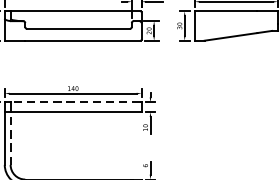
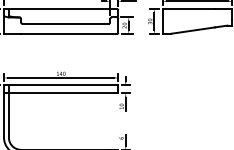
line: (74, 102) -> (62, 85), dashed -> solid
line: (10, 138) -> (8, 115), dashed -> solid

